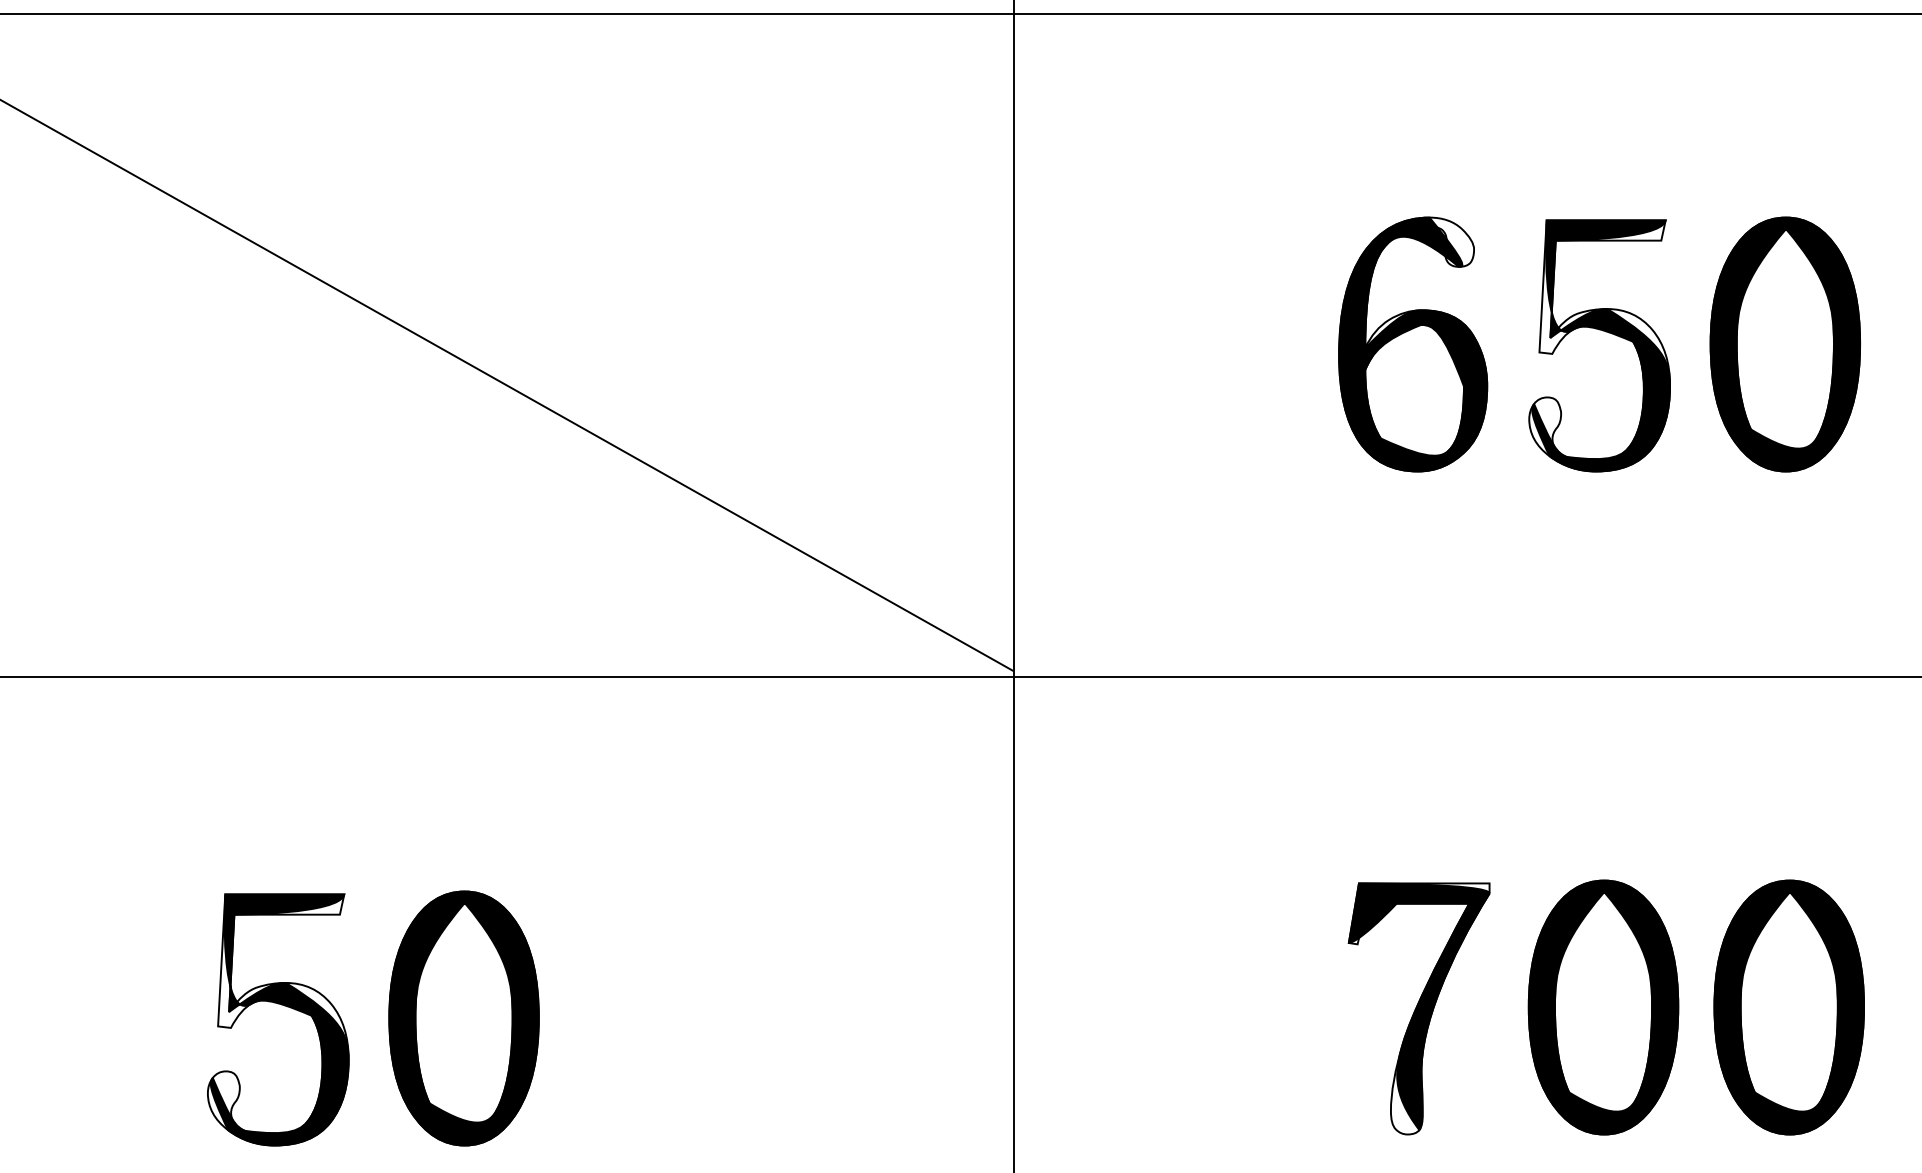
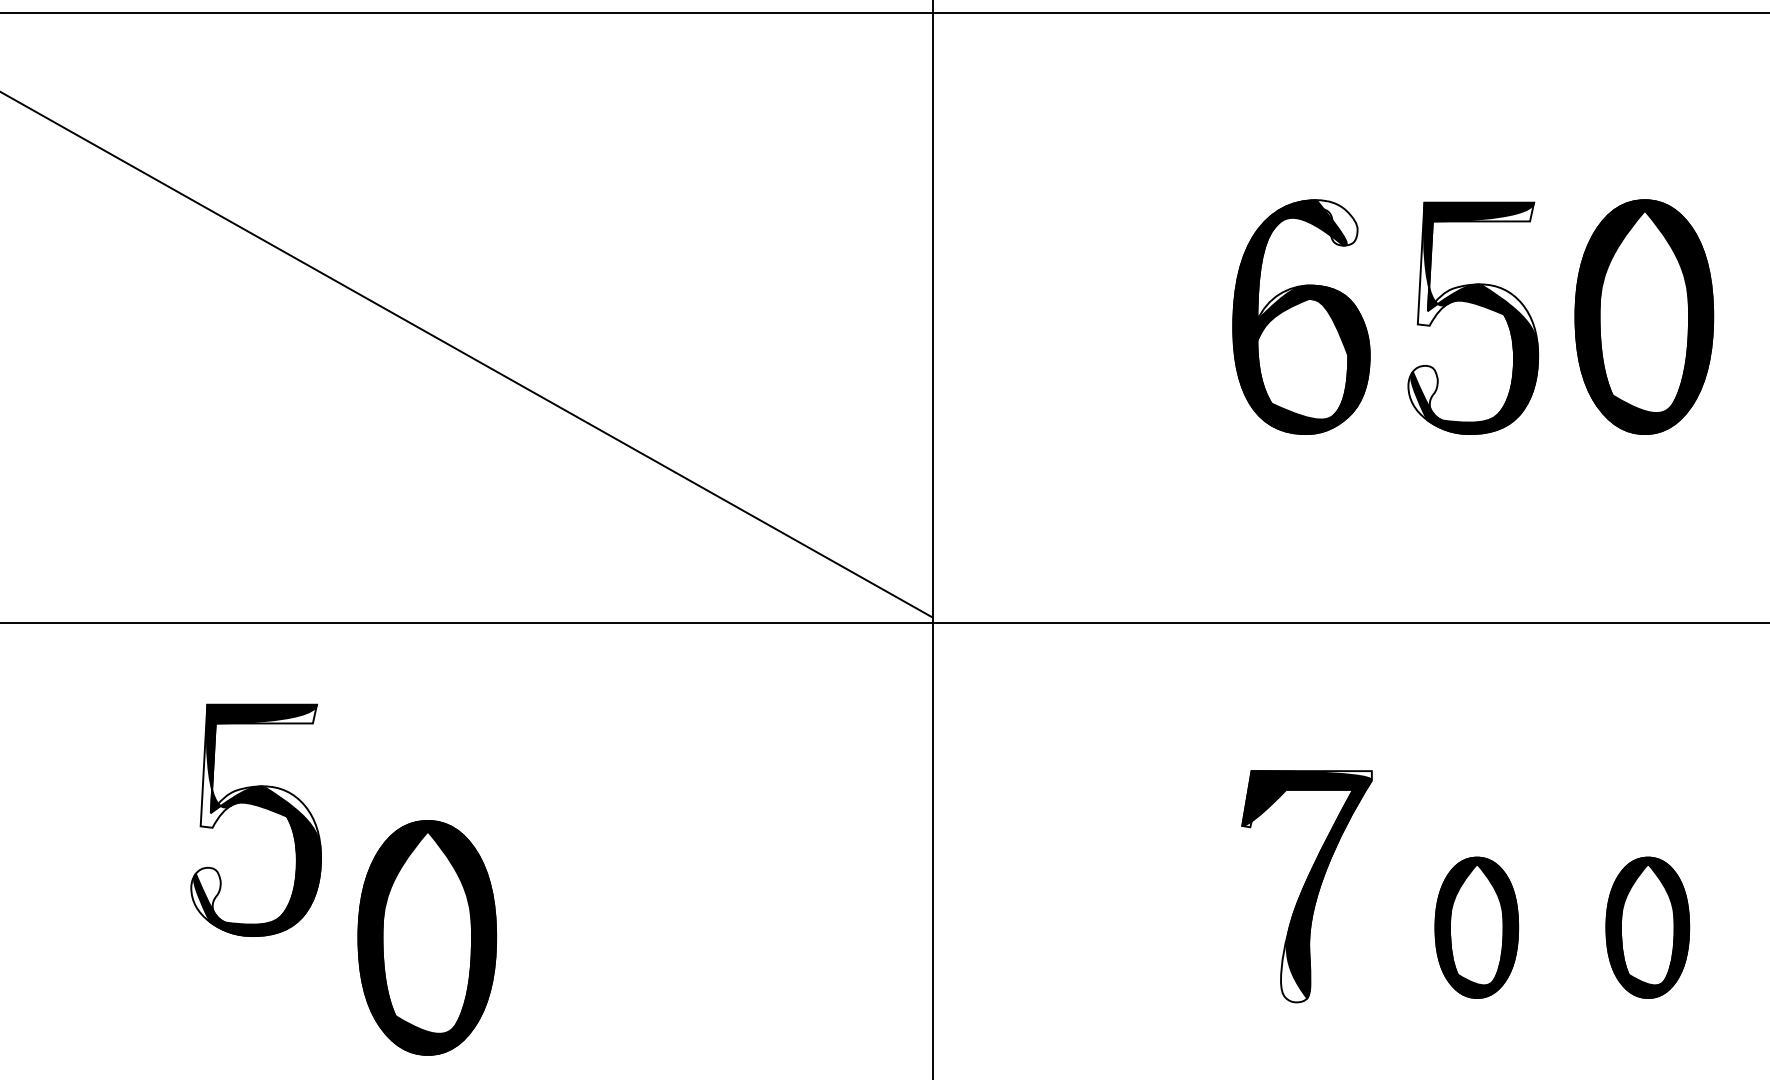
part: (281, 1005) -> (259, 807), moved
part: (1603, 1007) -> (1476, 927), size x0.6
part: (1788, 1007) -> (1647, 927), size x0.6
part: (1418, 1008) -> (1306, 886), moved

